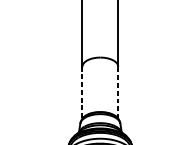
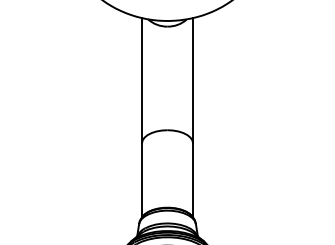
line: (82, 92) -> (142, 180), dashed -> solid
line: (118, 92) -> (193, 179), dashed -> solid

